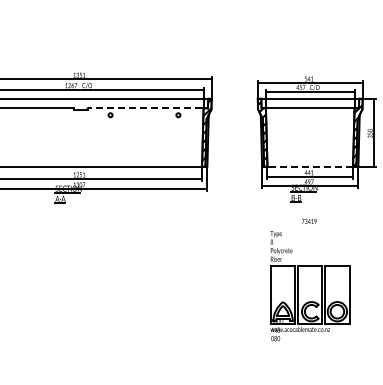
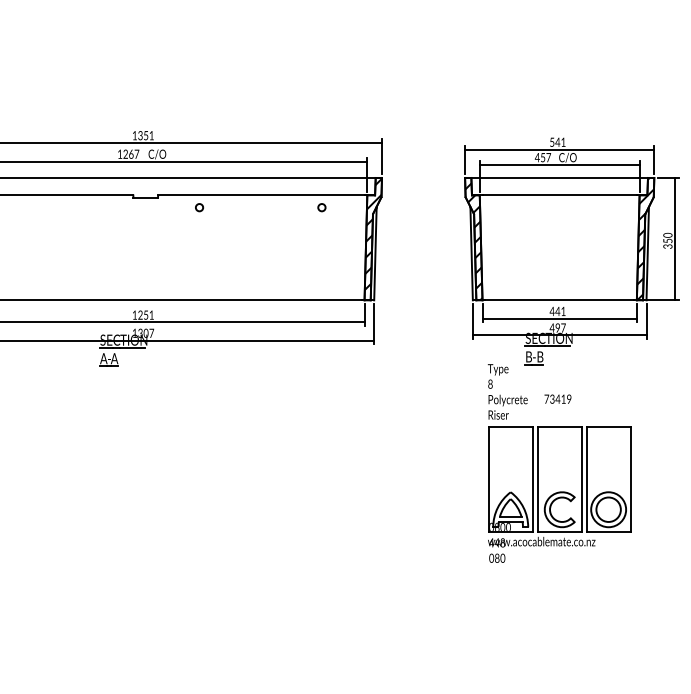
line: (144, 108) -> (260, 195), dashed -> solid
line: (310, 166) -> (560, 300), dashed -> solid
part: (310, 286) -> (560, 464), moved

